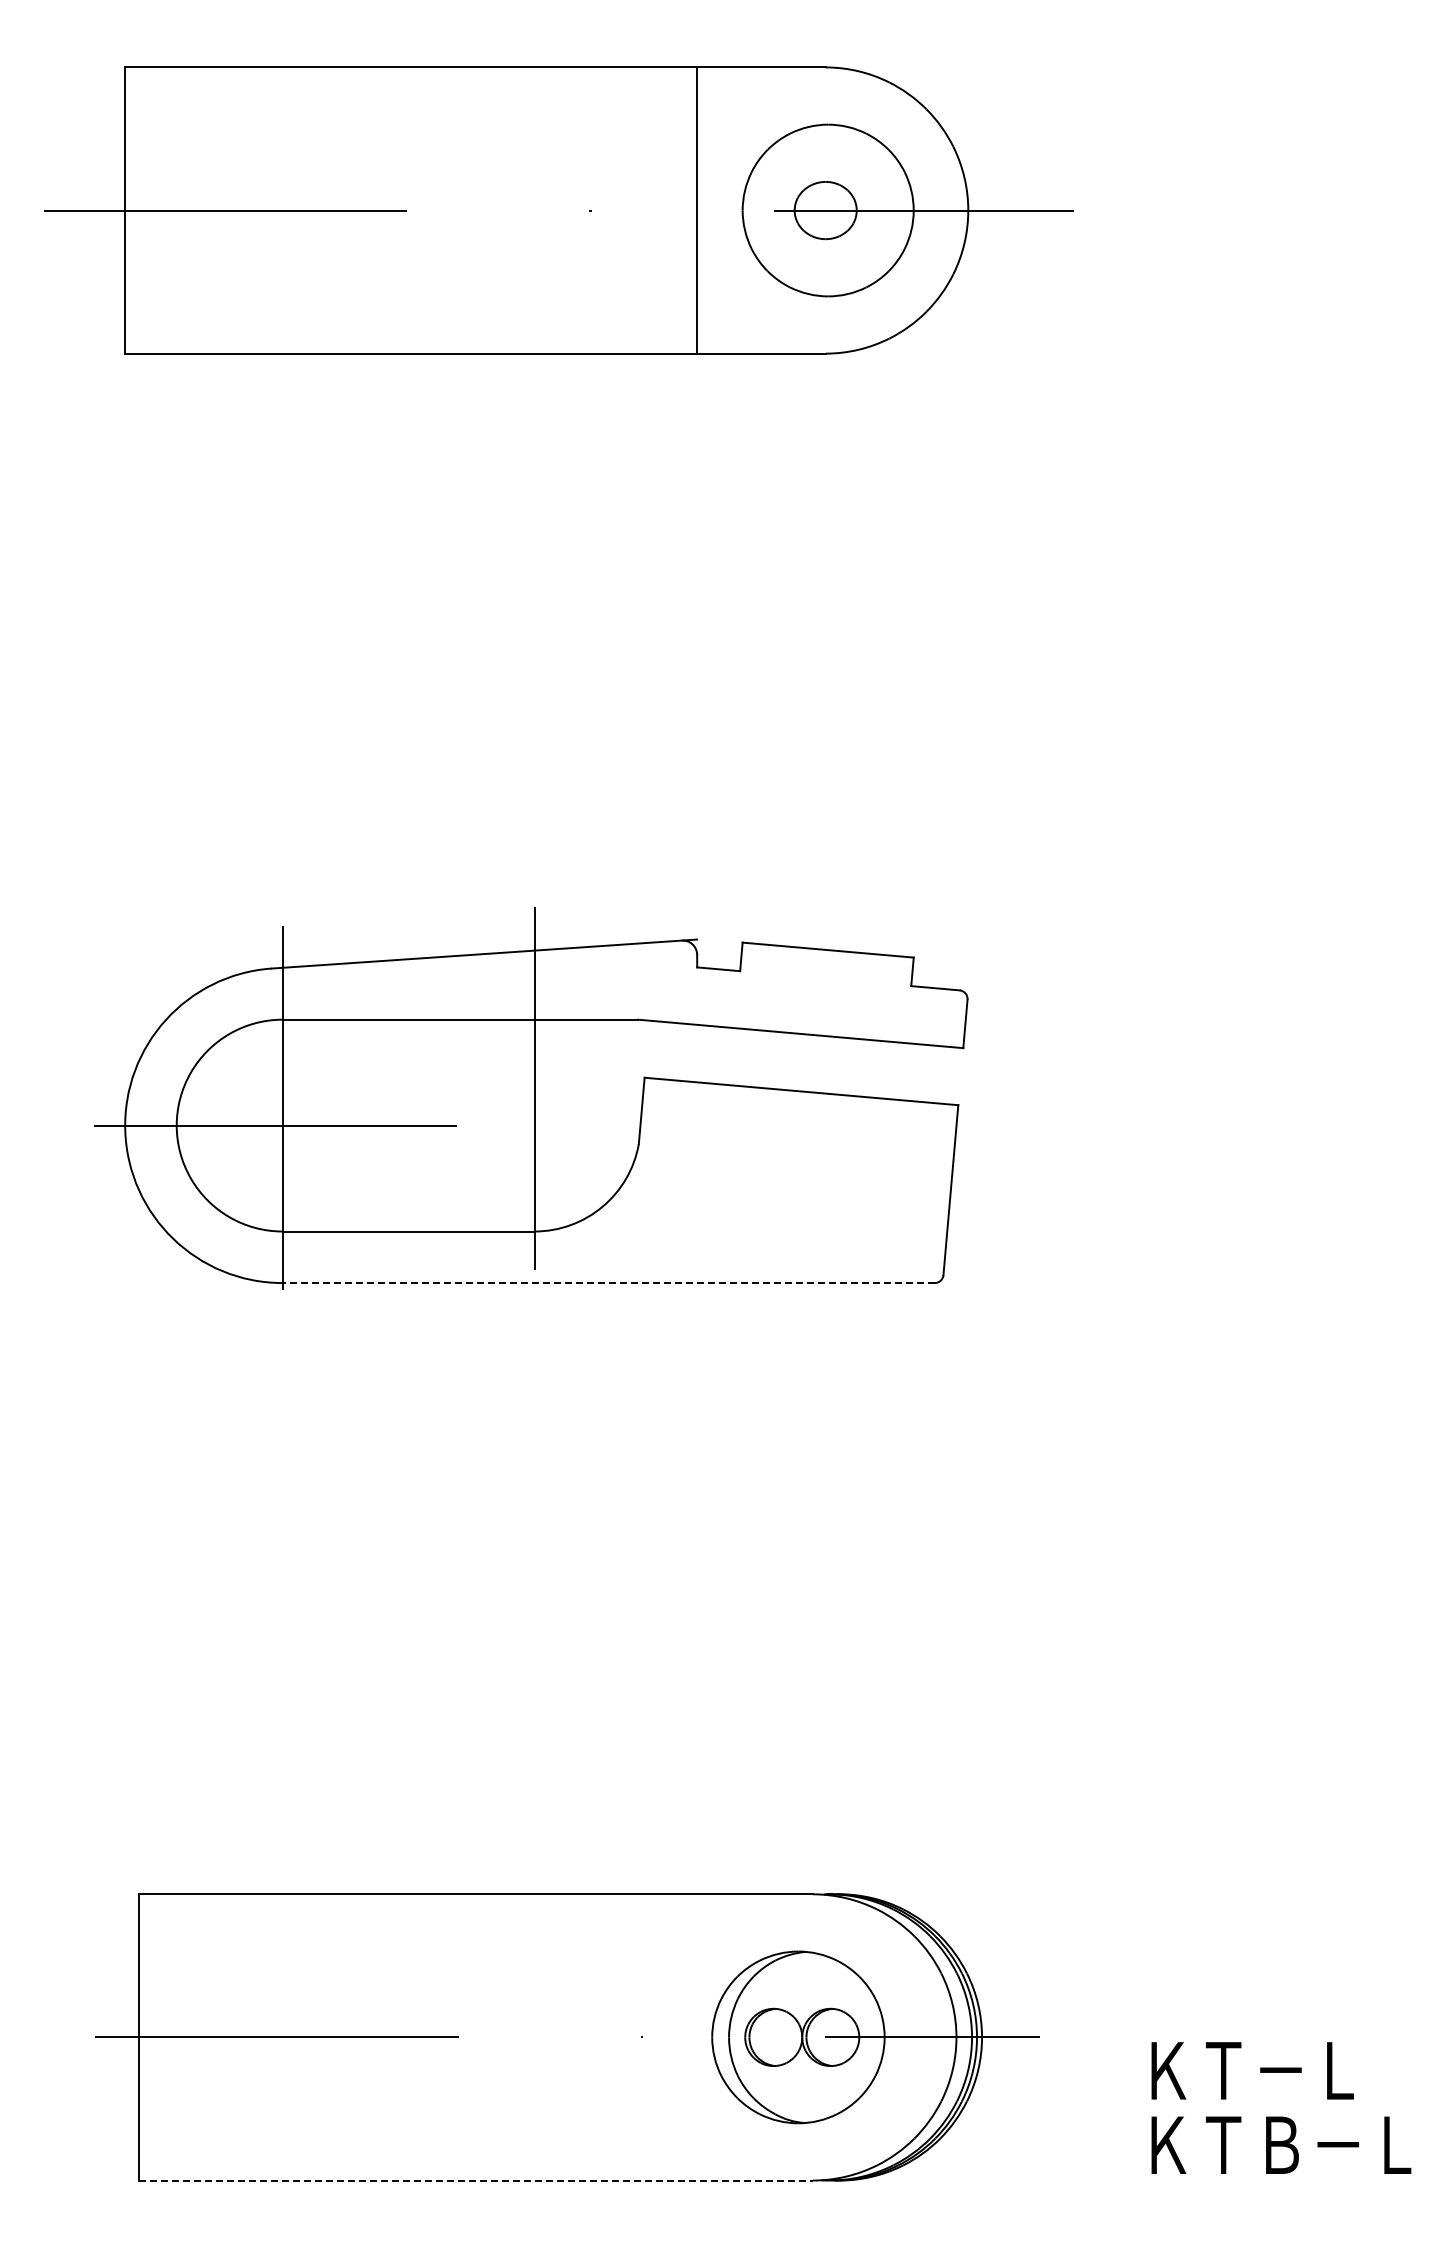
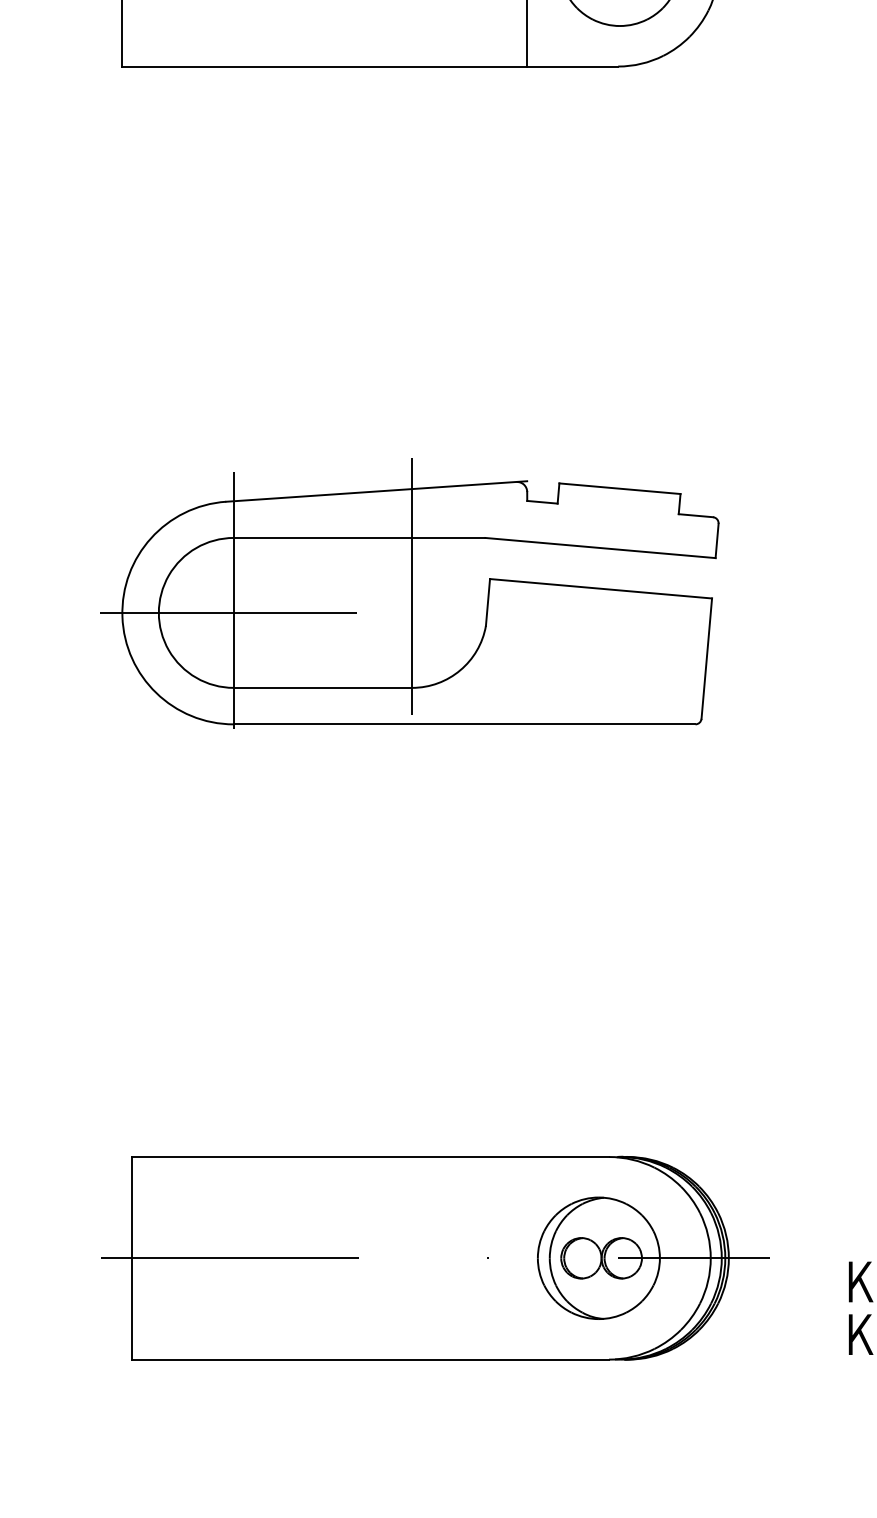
line: (608, 1283) -> (464, 724), dashed -> solid
line: (475, 2180) -> (370, 1359), dashed -> solid

